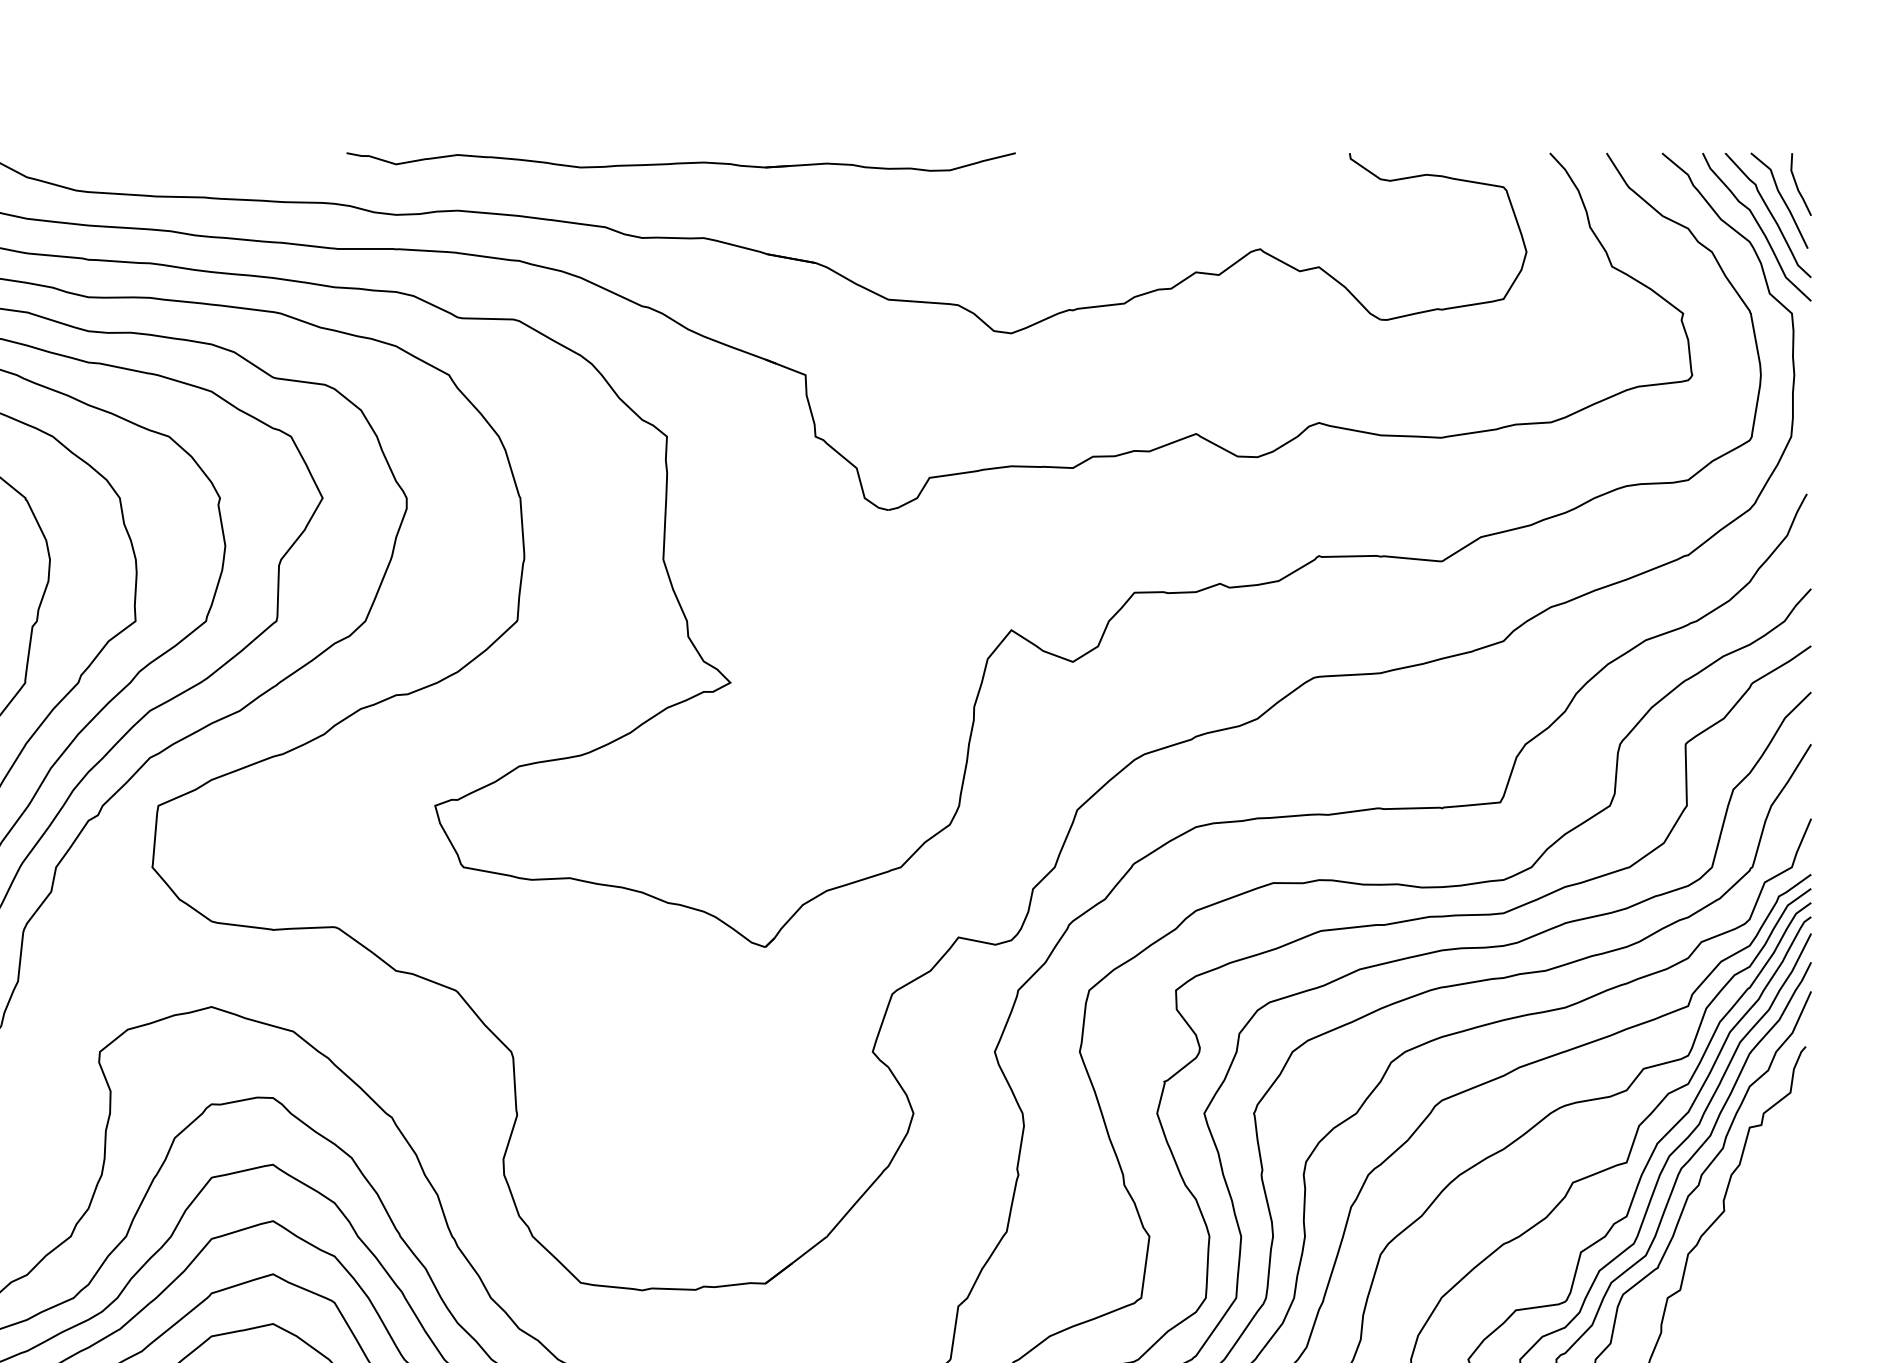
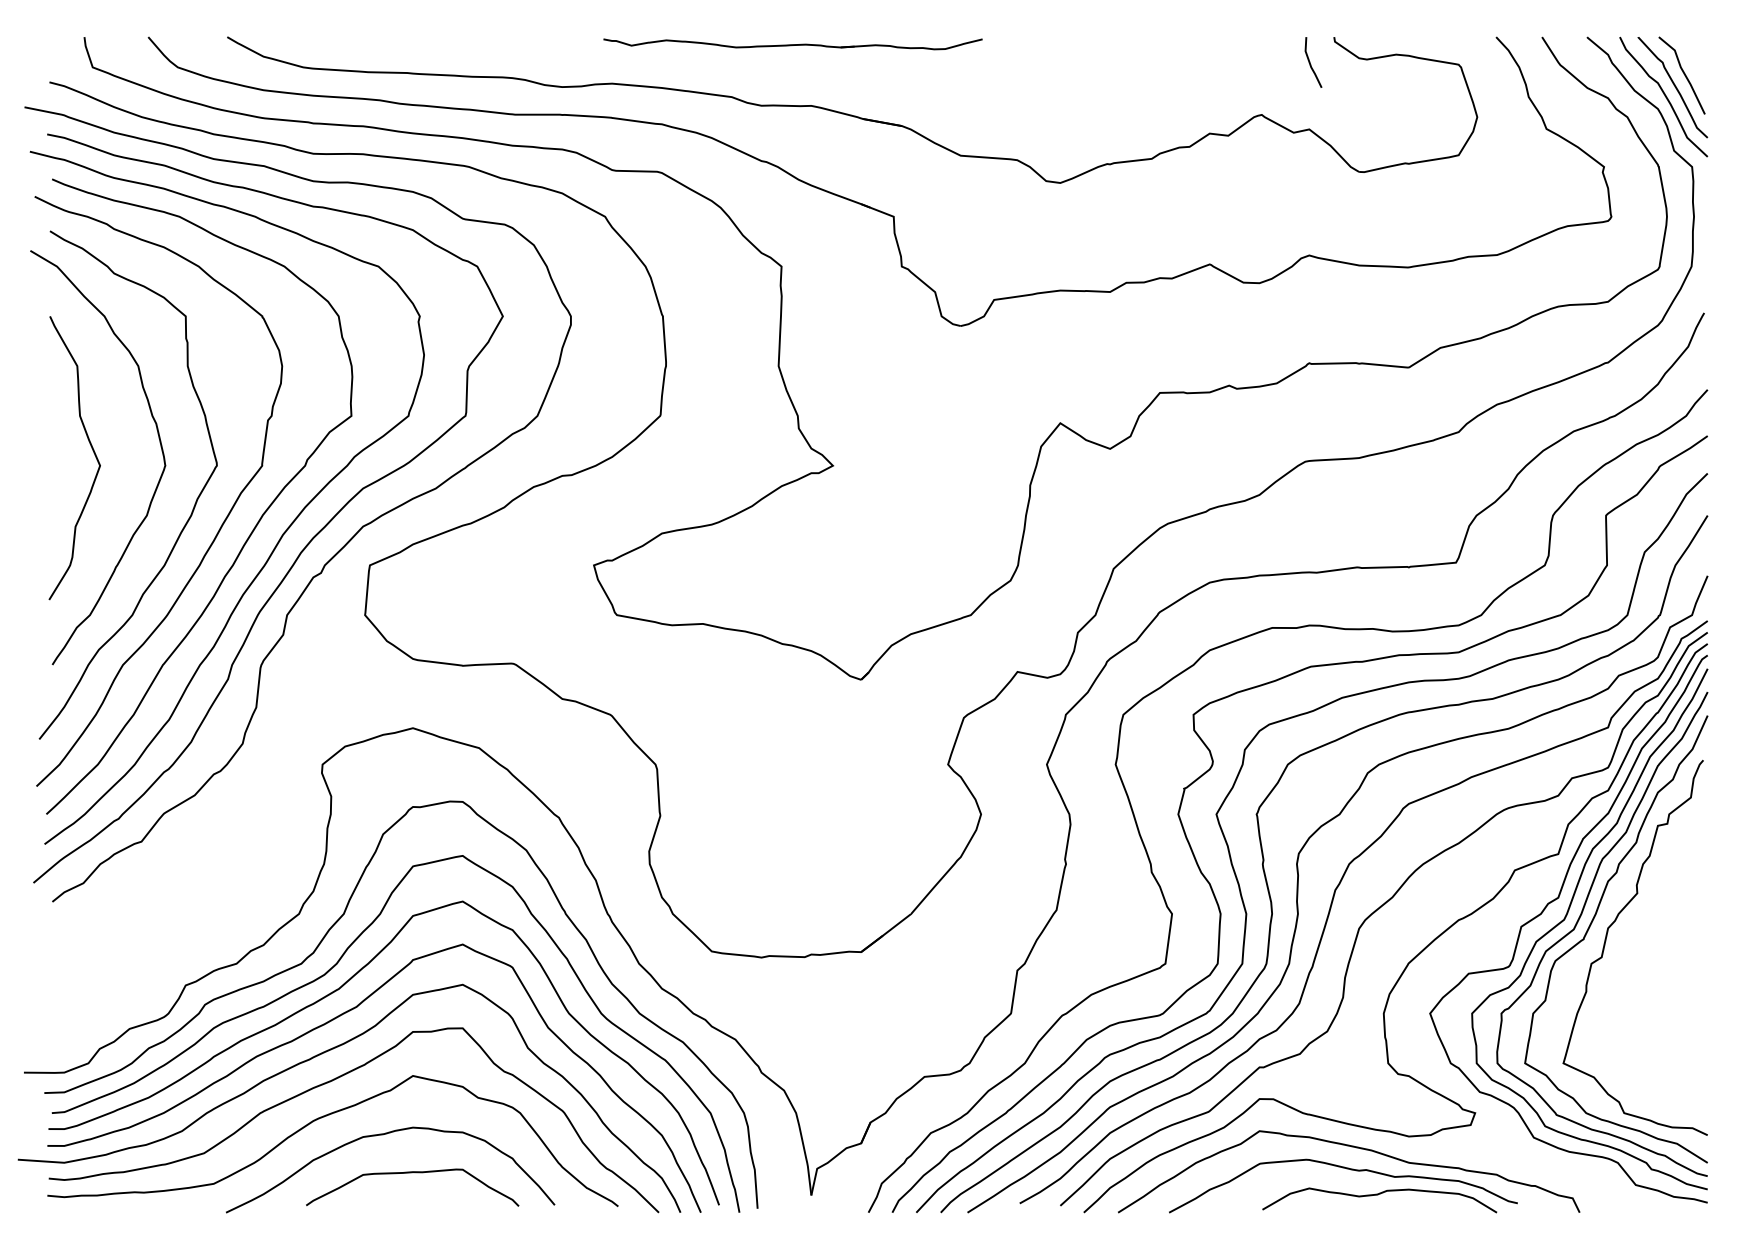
part: (680, 162) -> (792, 44), size x0.7
line: (1798, 186) -> (1311, 64), moved

